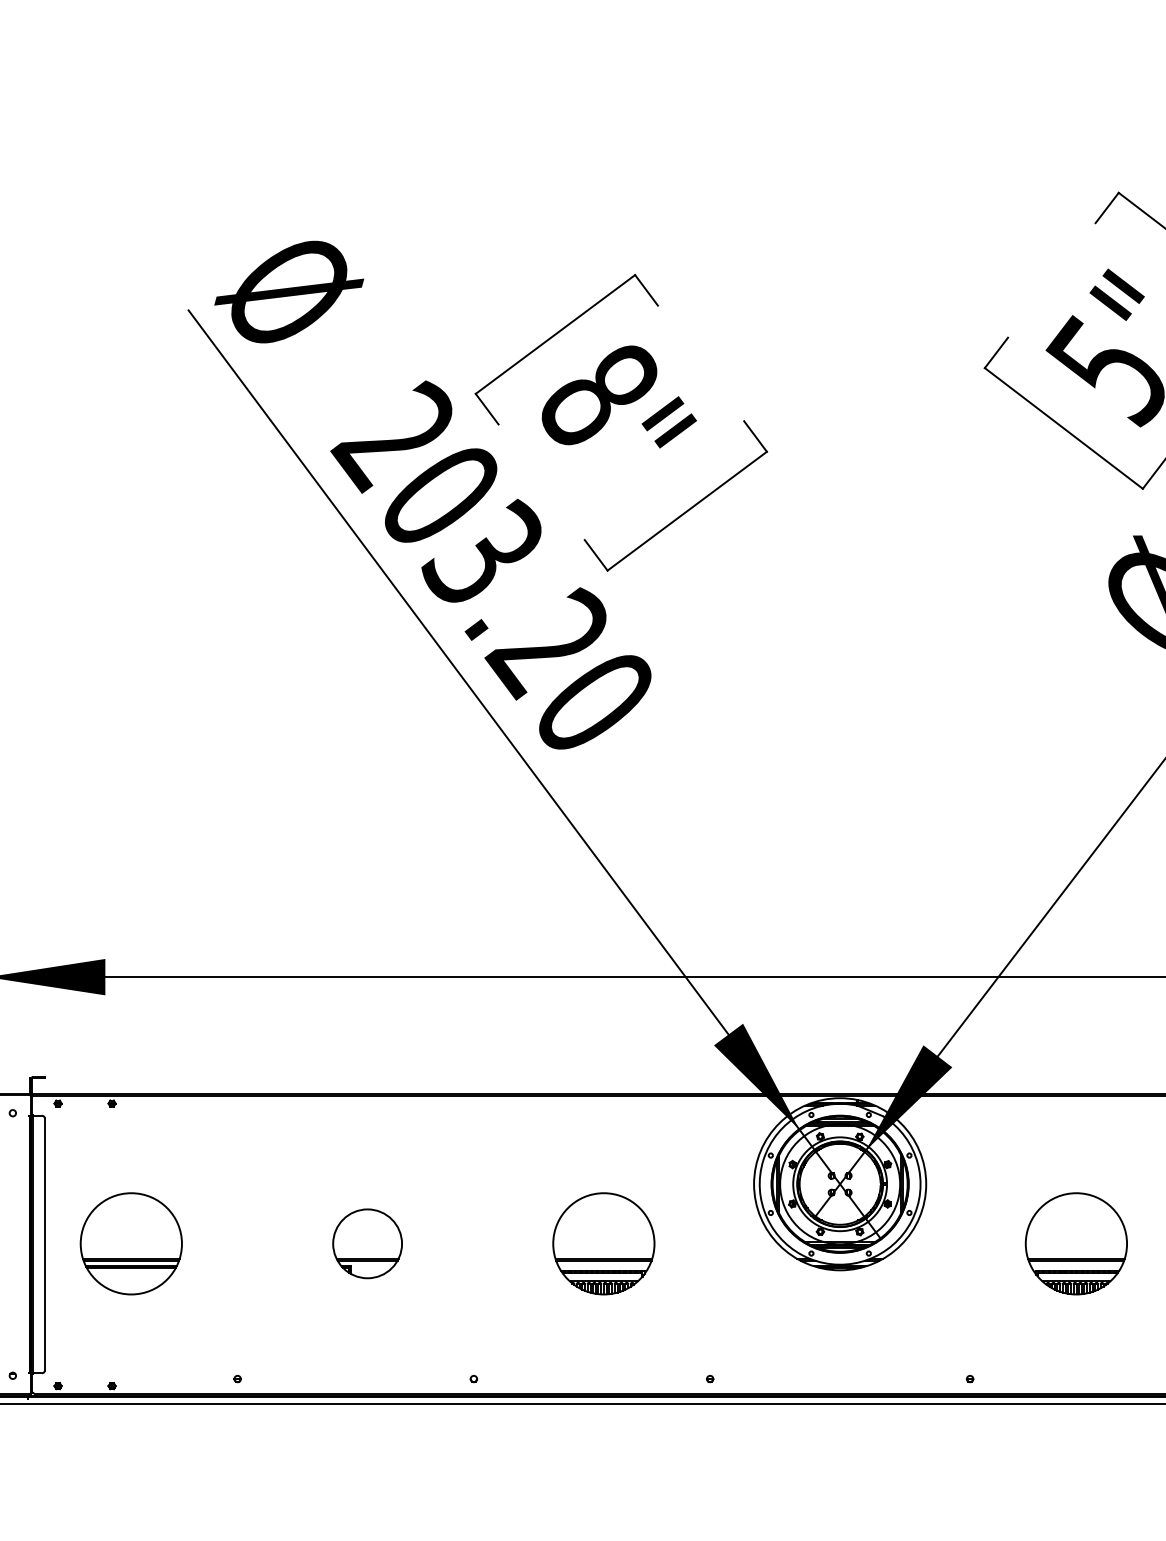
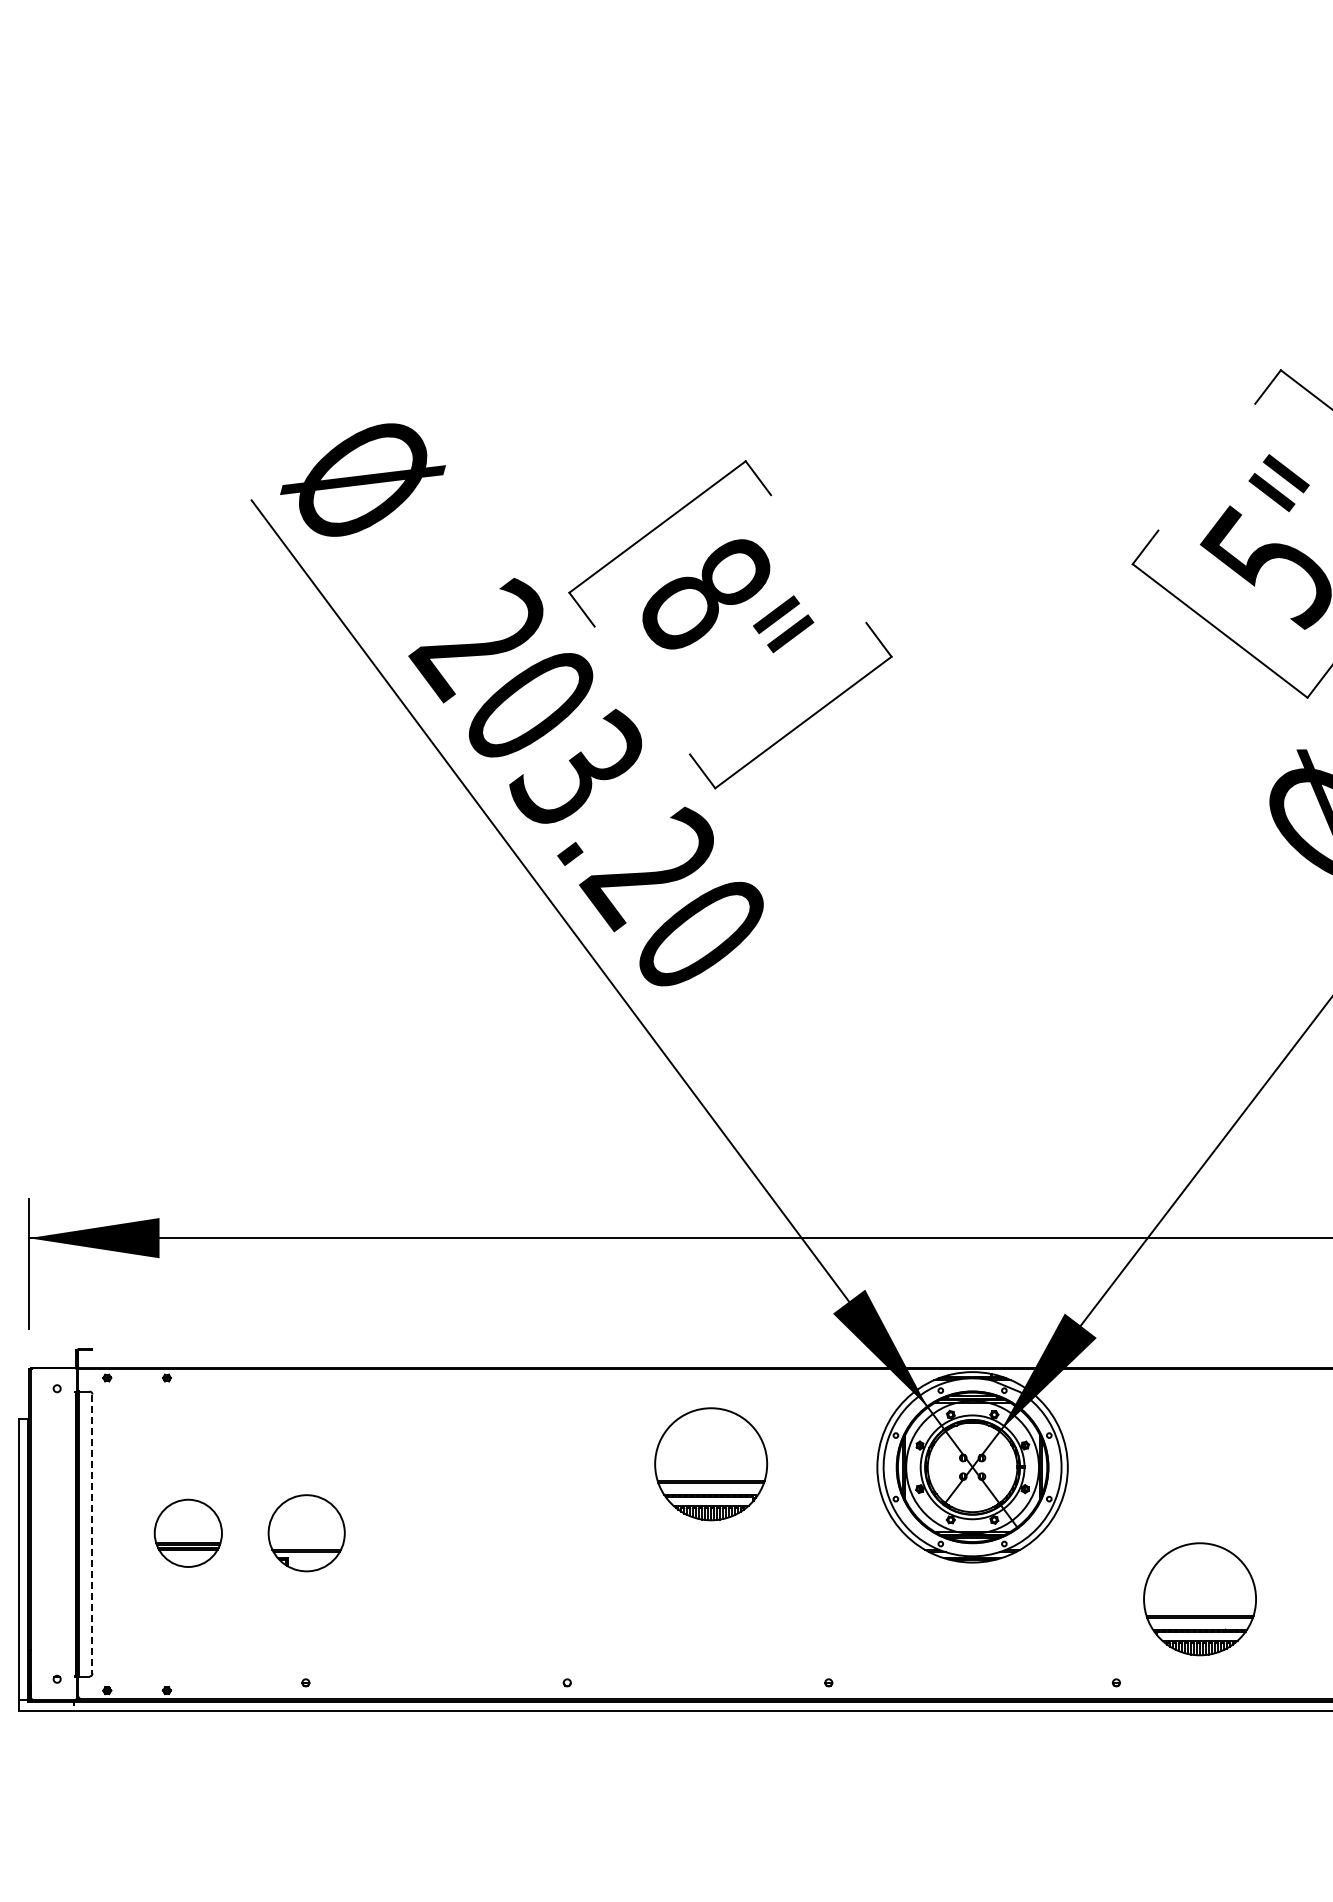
line: (44, 1244) -> (92, 1534), solid -> dashed
part: (131, 1244) -> (188, 1533), size x0.6
part: (367, 1244) -> (306, 1533), moved
part: (604, 1244) -> (711, 1464), moved
part: (1075, 1244) -> (1199, 1599), moved

